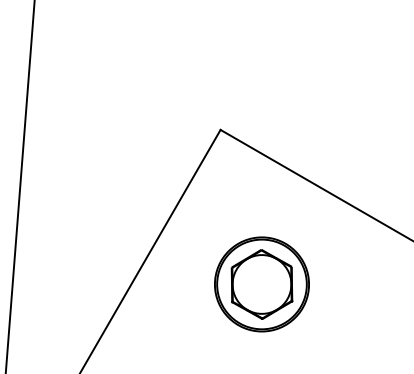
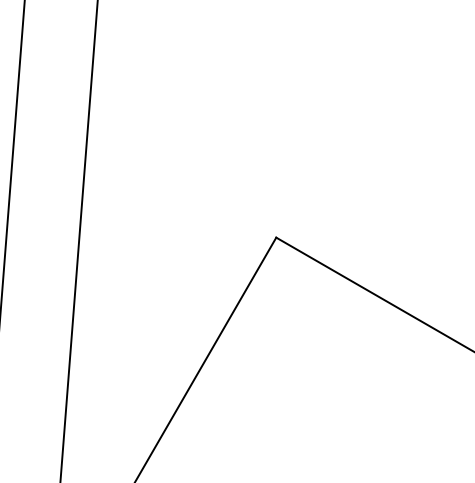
part: (261, 284) -> (317, 392), removed

